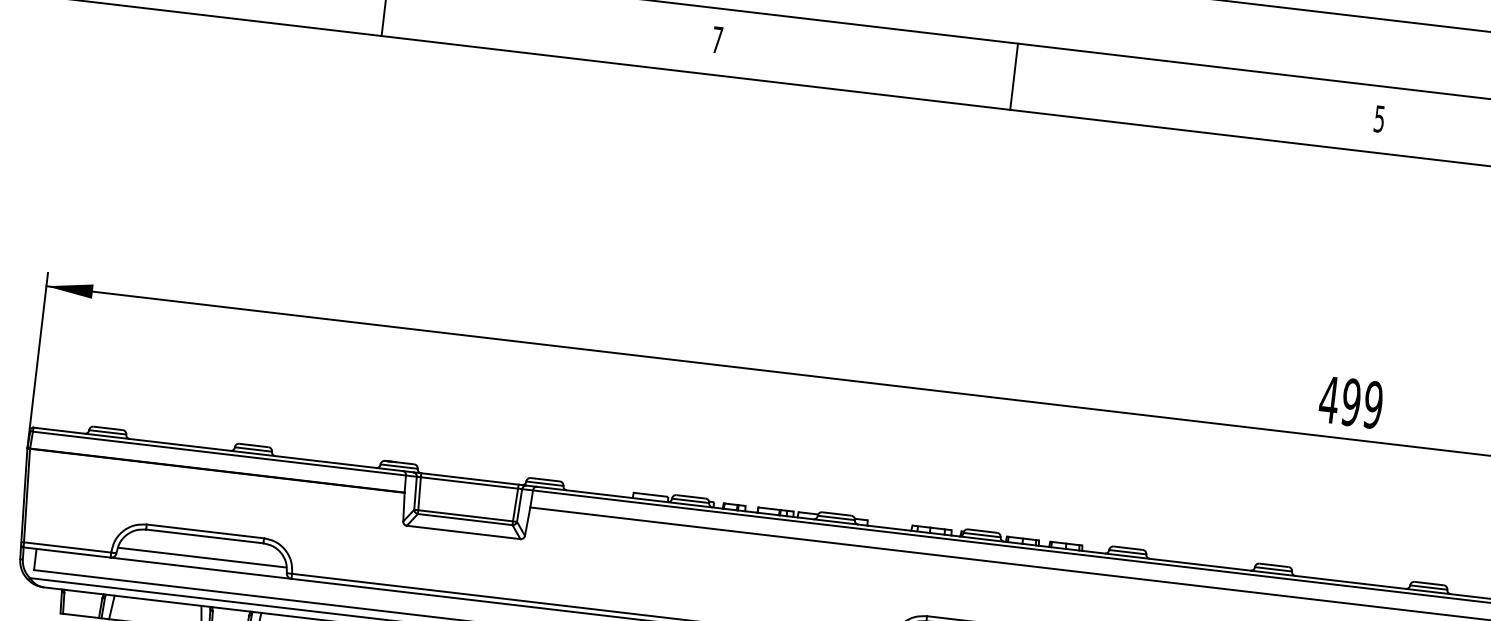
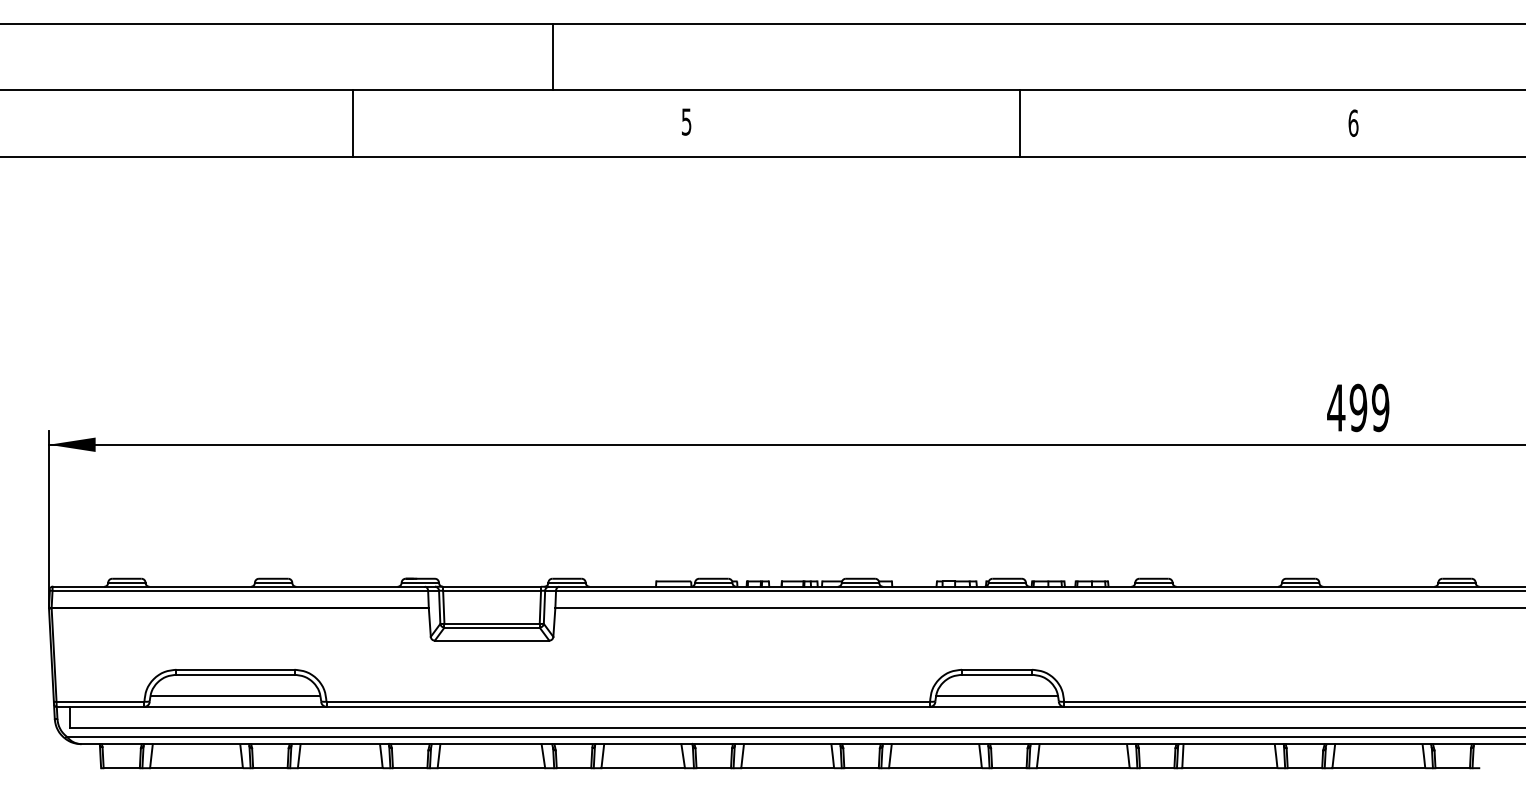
text: (717, 39) -> (686, 121), 7 -> 5
line: (1014, 76) -> (1019, 123), moved
text: (1379, 119) -> (1353, 123), 5 -> 6

